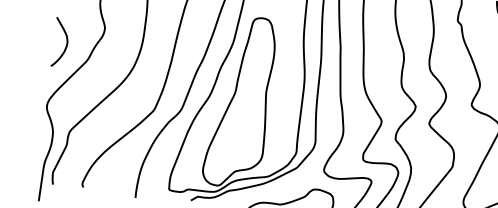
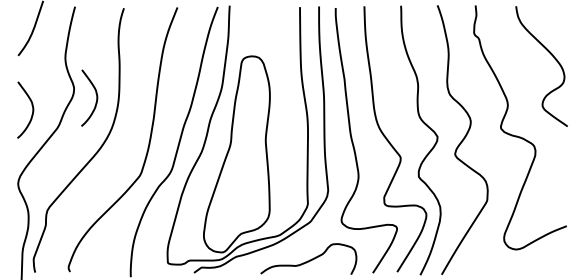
curve: (123, 38) -> (96, 97), added

